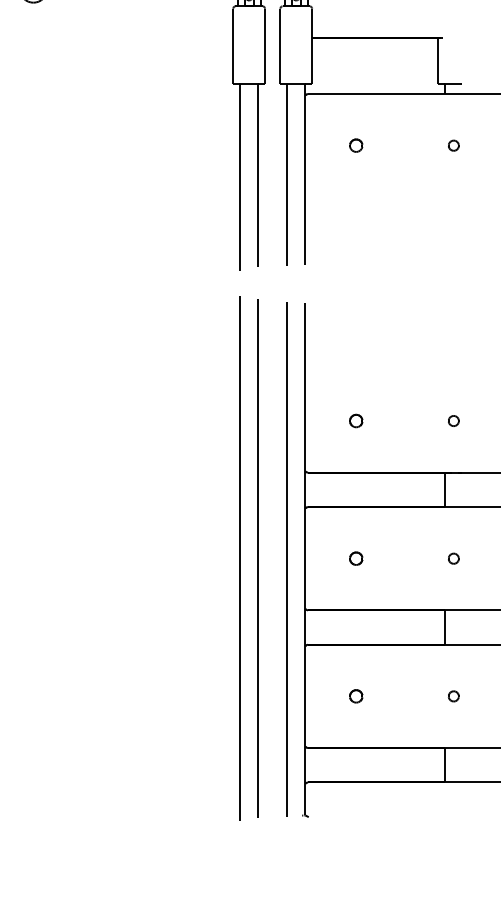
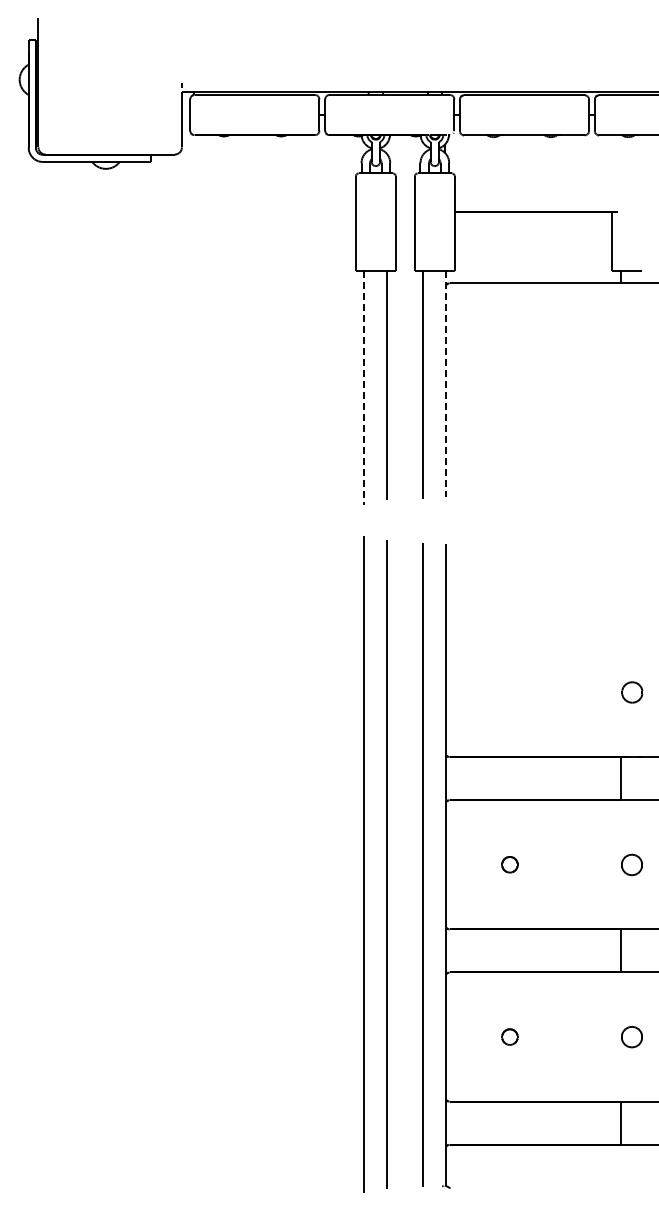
part: (355, 145) -> (509, 347), removed
part: (453, 145) -> (631, 347), removed
line: (305, 174) -> (446, 384), solid -> dashed
line: (240, 177) -> (364, 387), solid -> dashed
part: (355, 421) -> (509, 692), removed
part: (453, 421) -> (631, 692), size x1.6
part: (453, 558) -> (631, 864), size x1.6
part: (453, 695) -> (631, 1036), size x1.6

